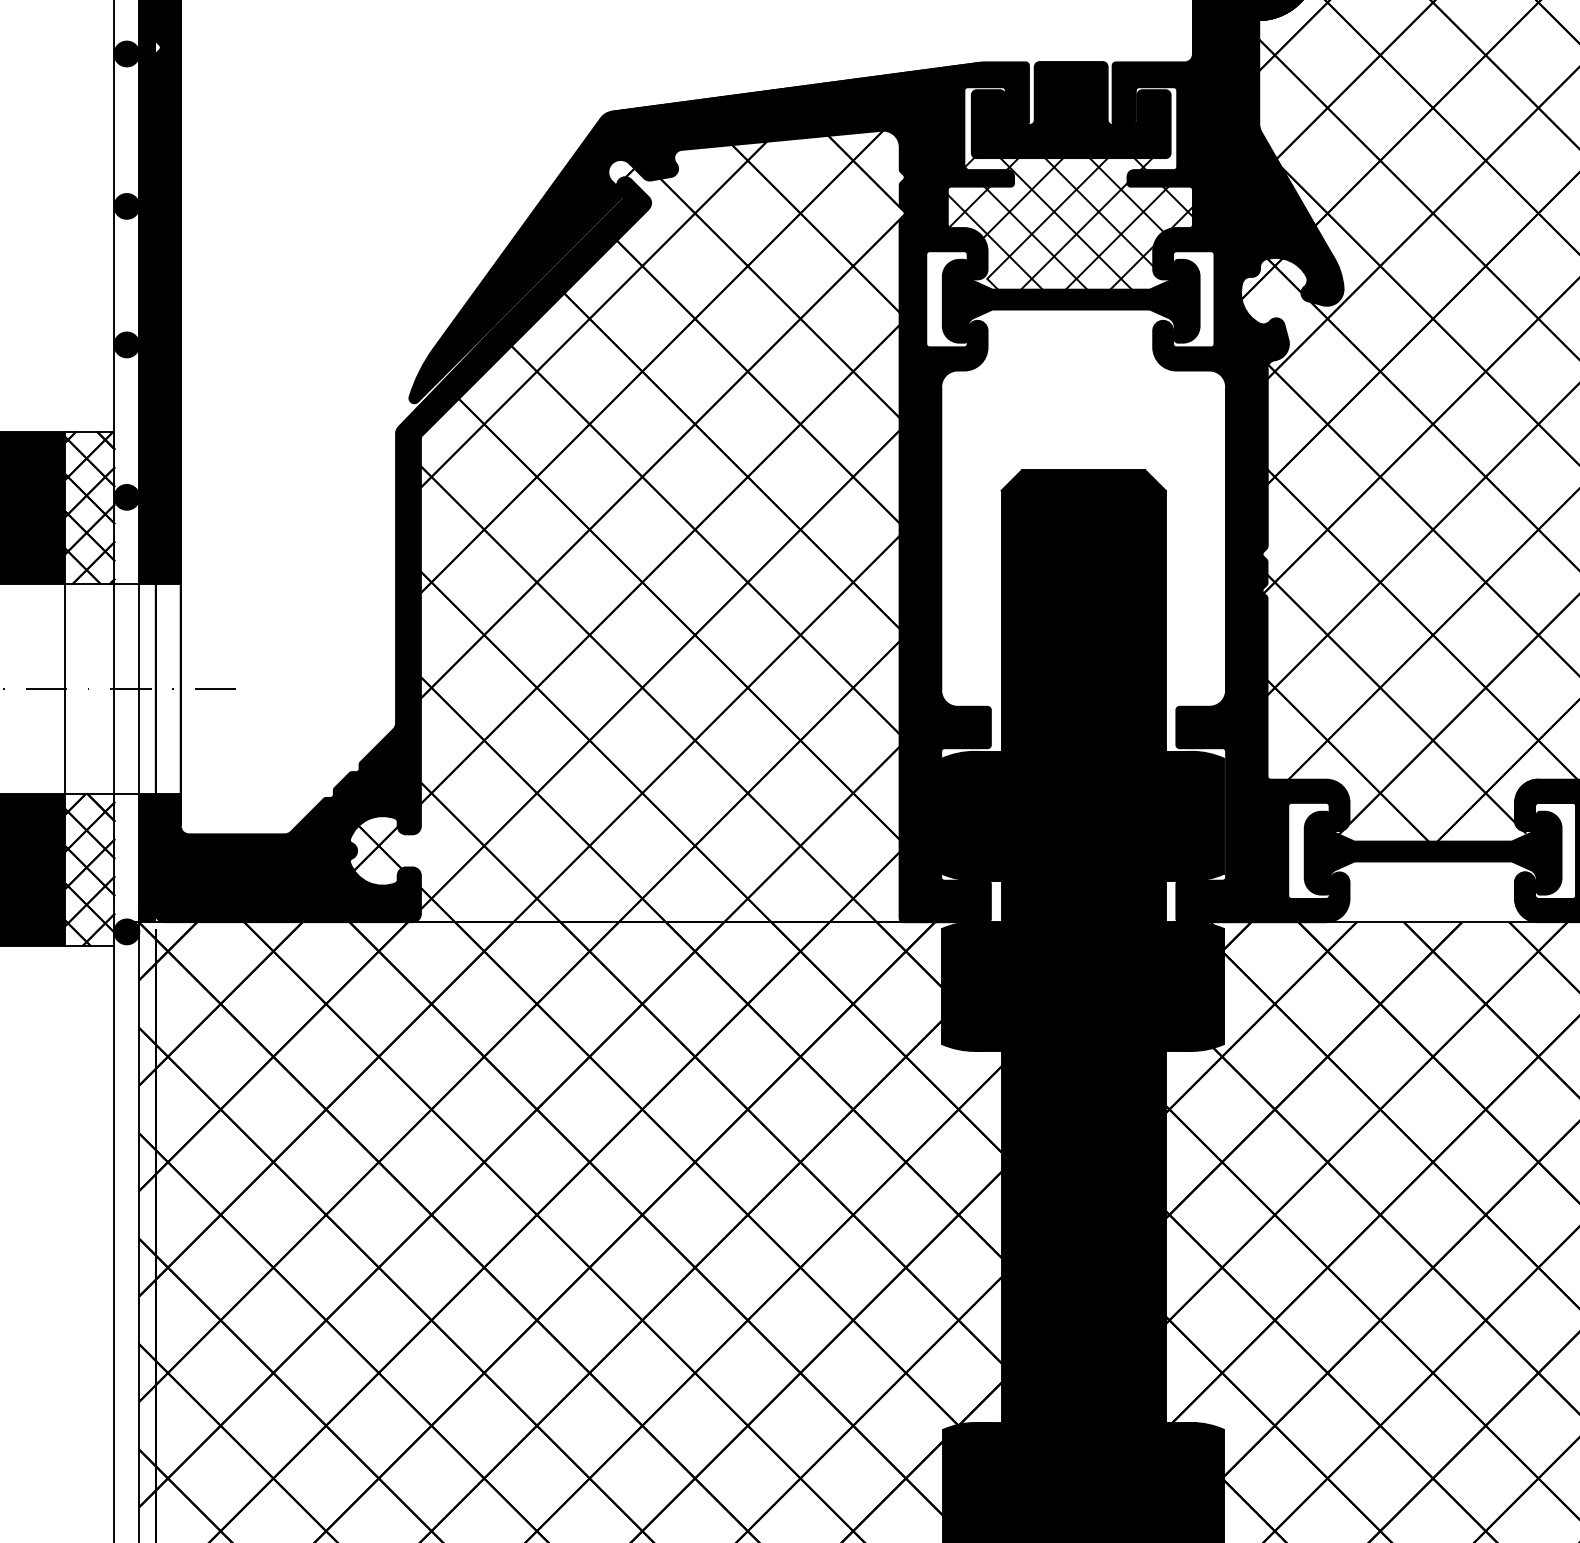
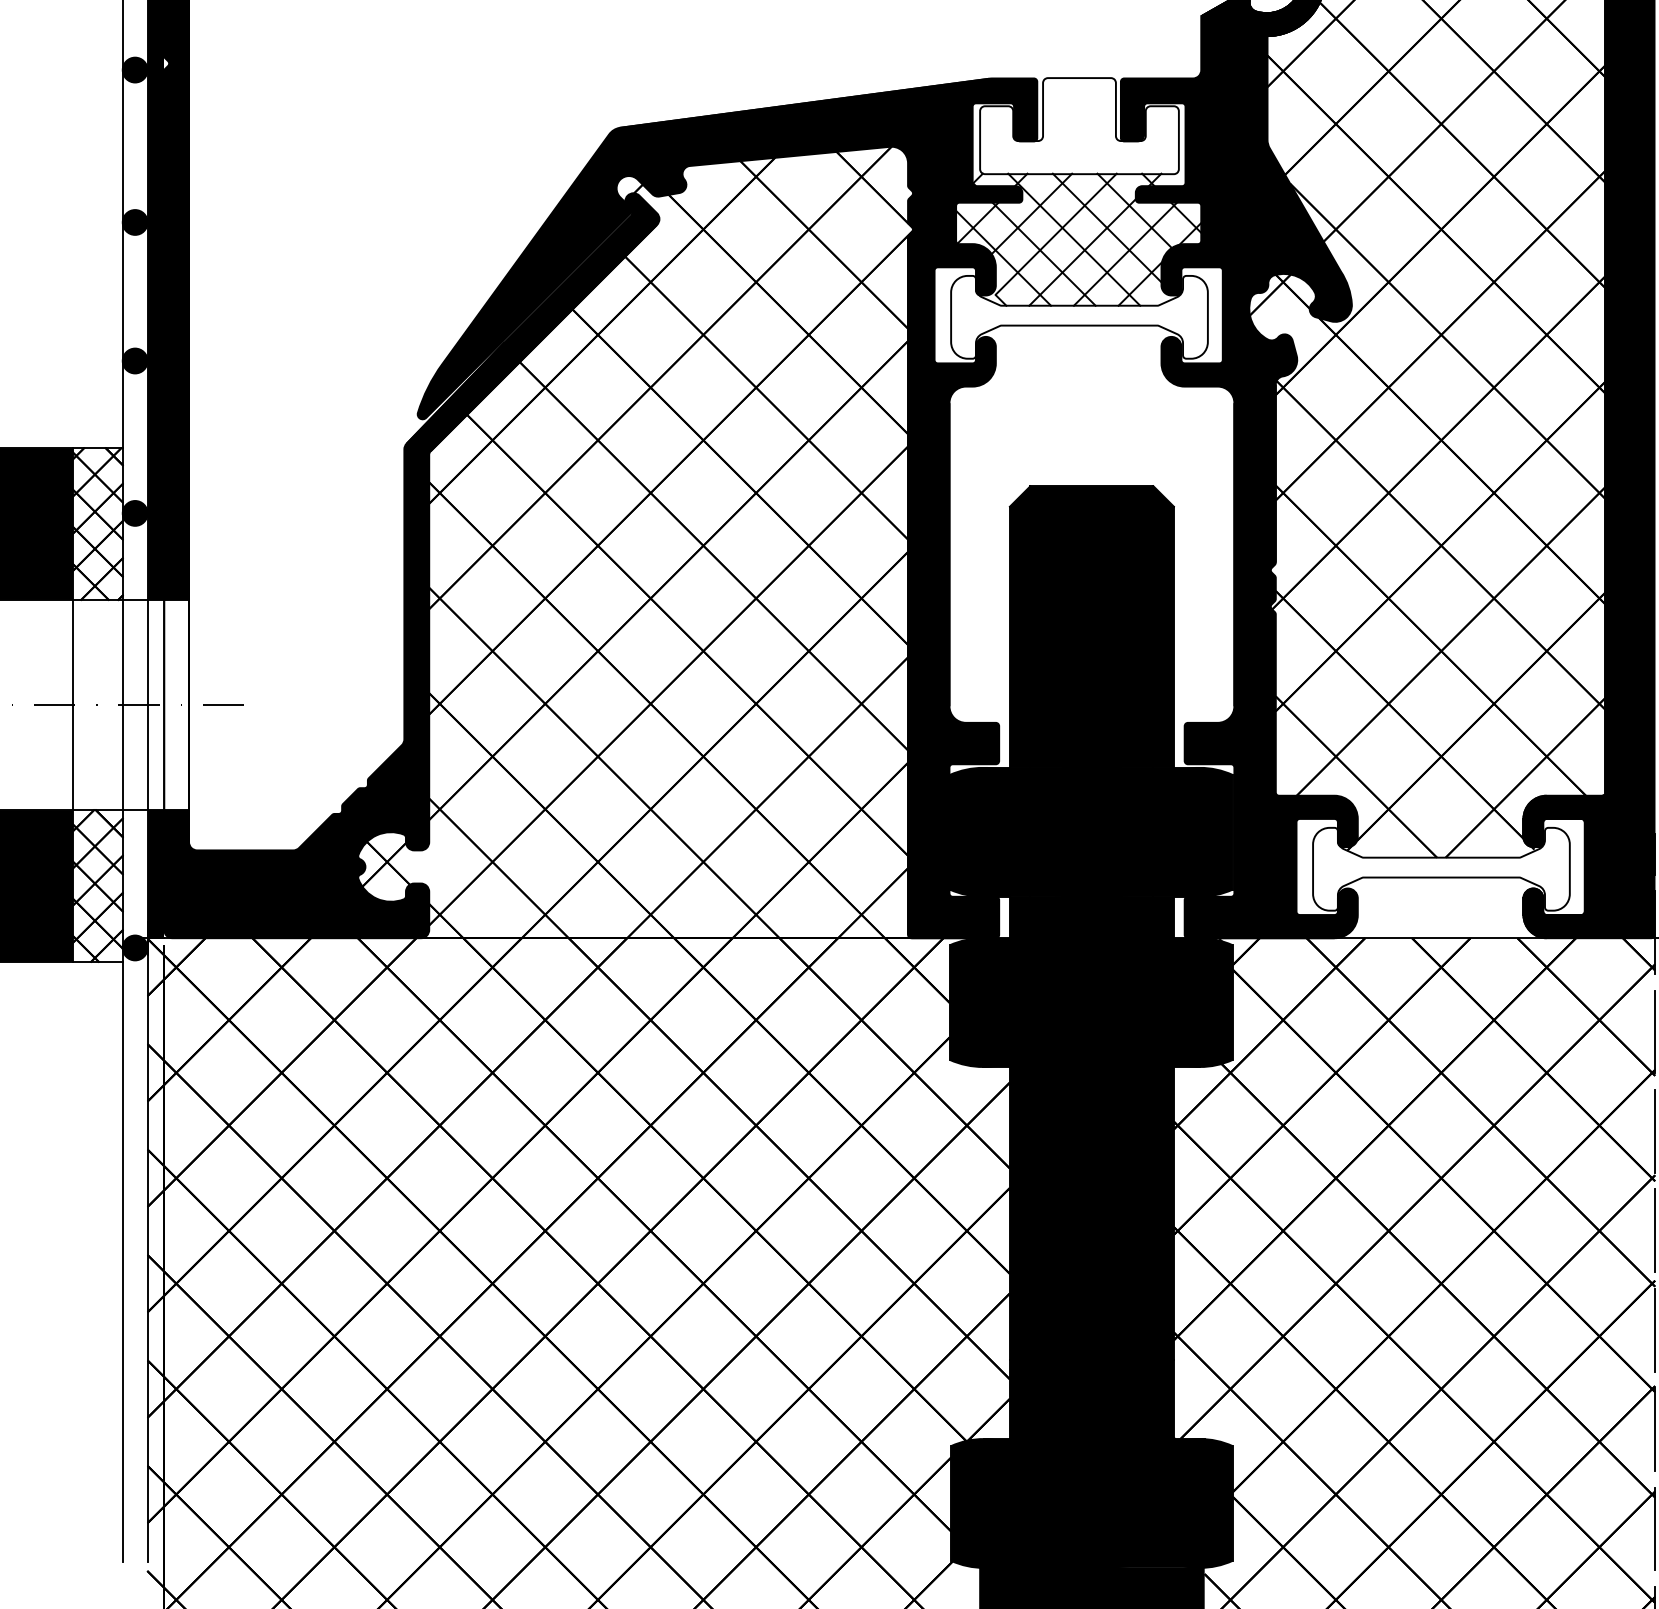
fill: (1071, 110) -> (1079, 126), removed
fill: (1071, 300) -> (1079, 316), removed
fill: (1433, 852) -> (1441, 868), removed

